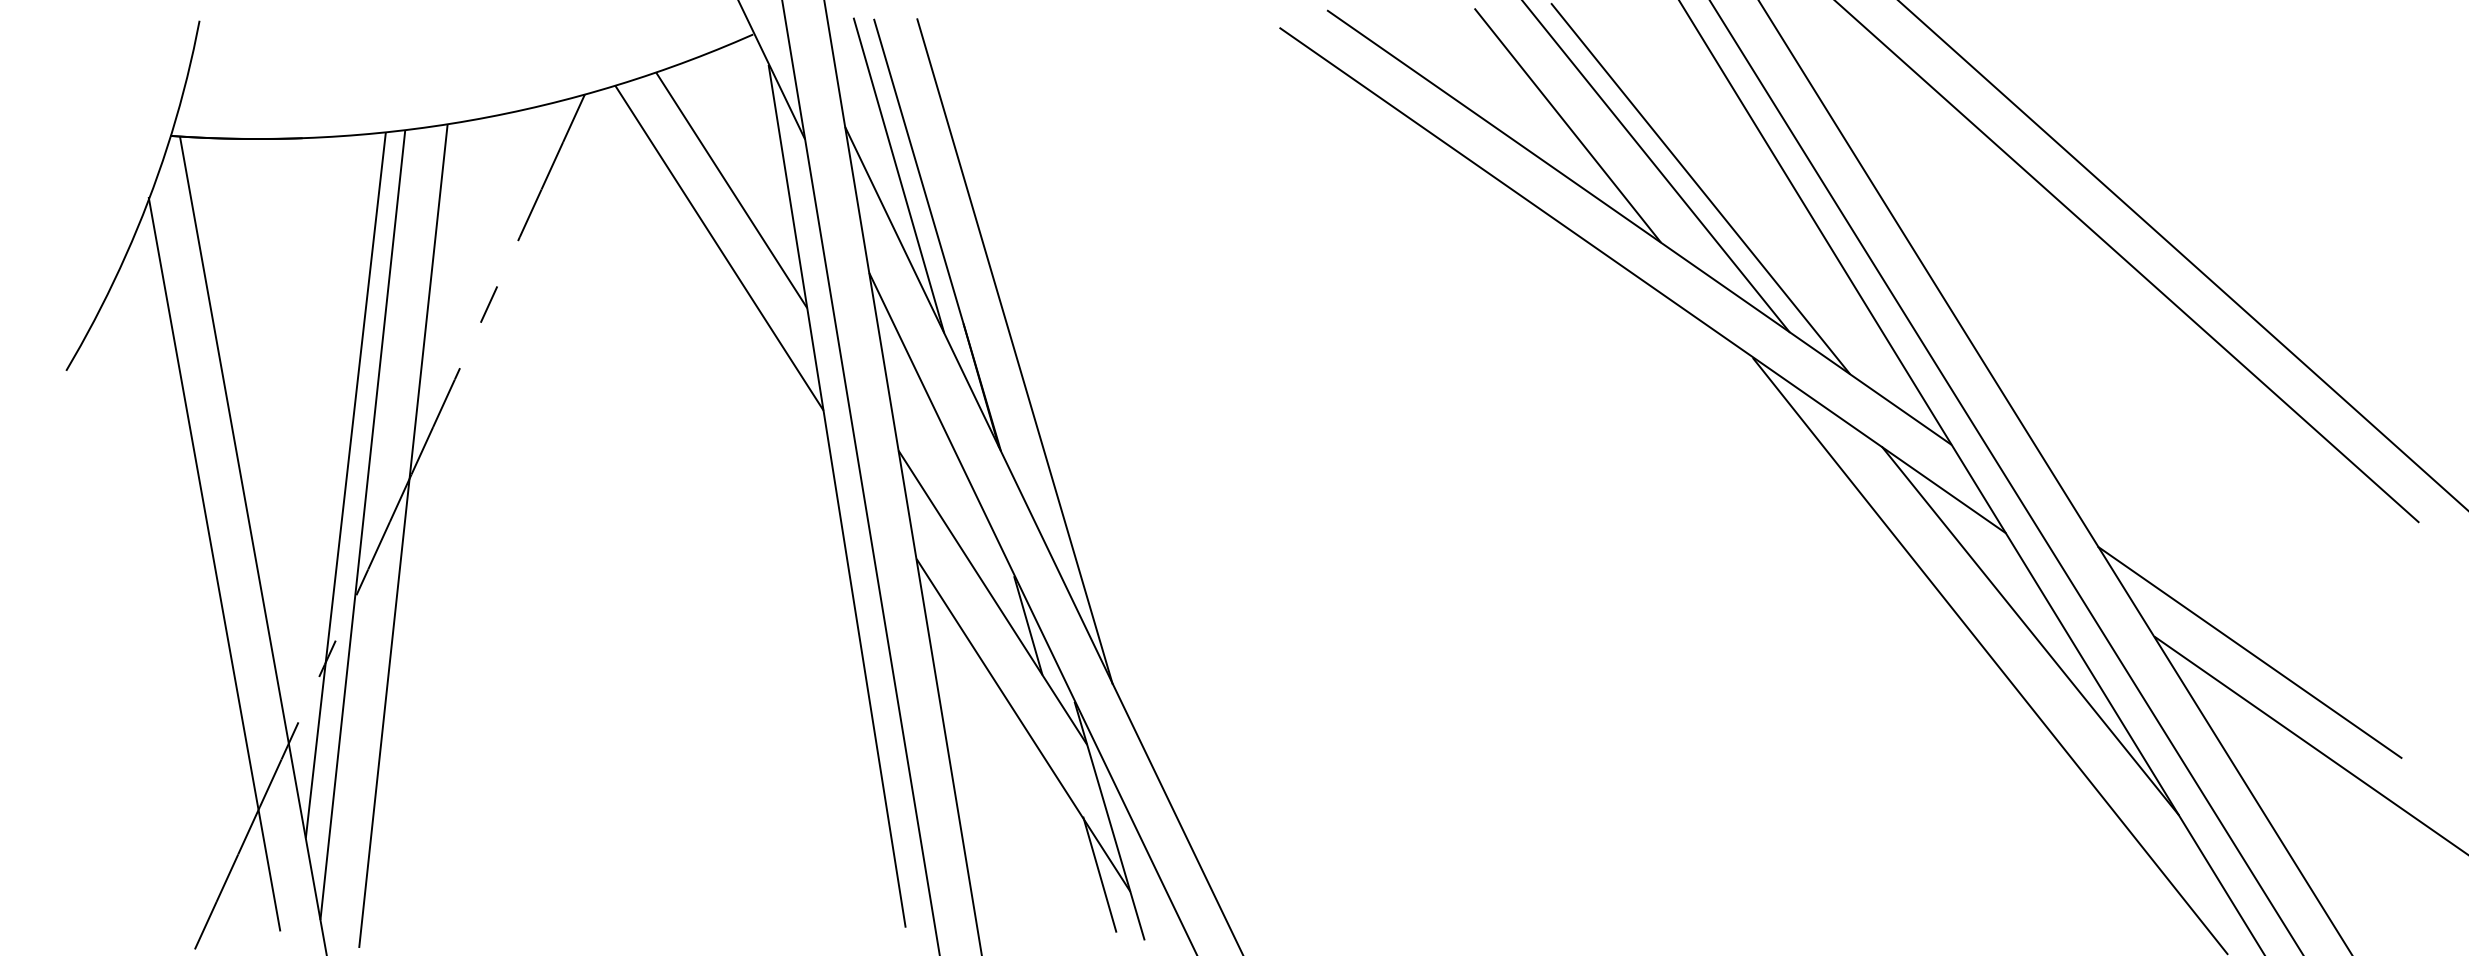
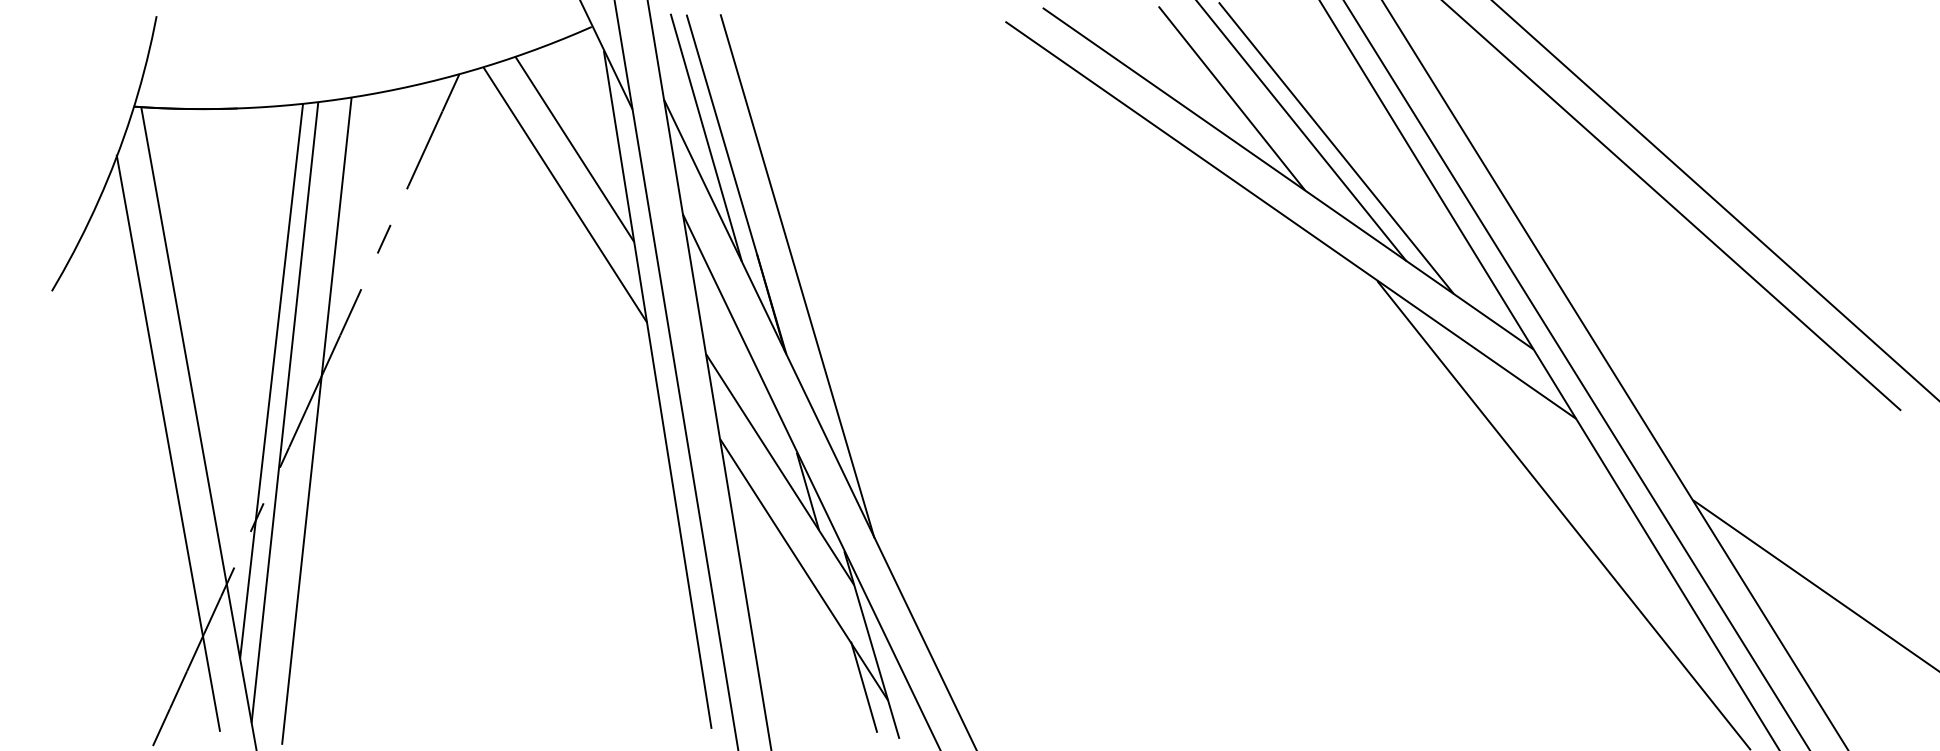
line: (2030, 630) -> (1595, 495), removed
line: (2249, 652) -> (1767, 512), removed

